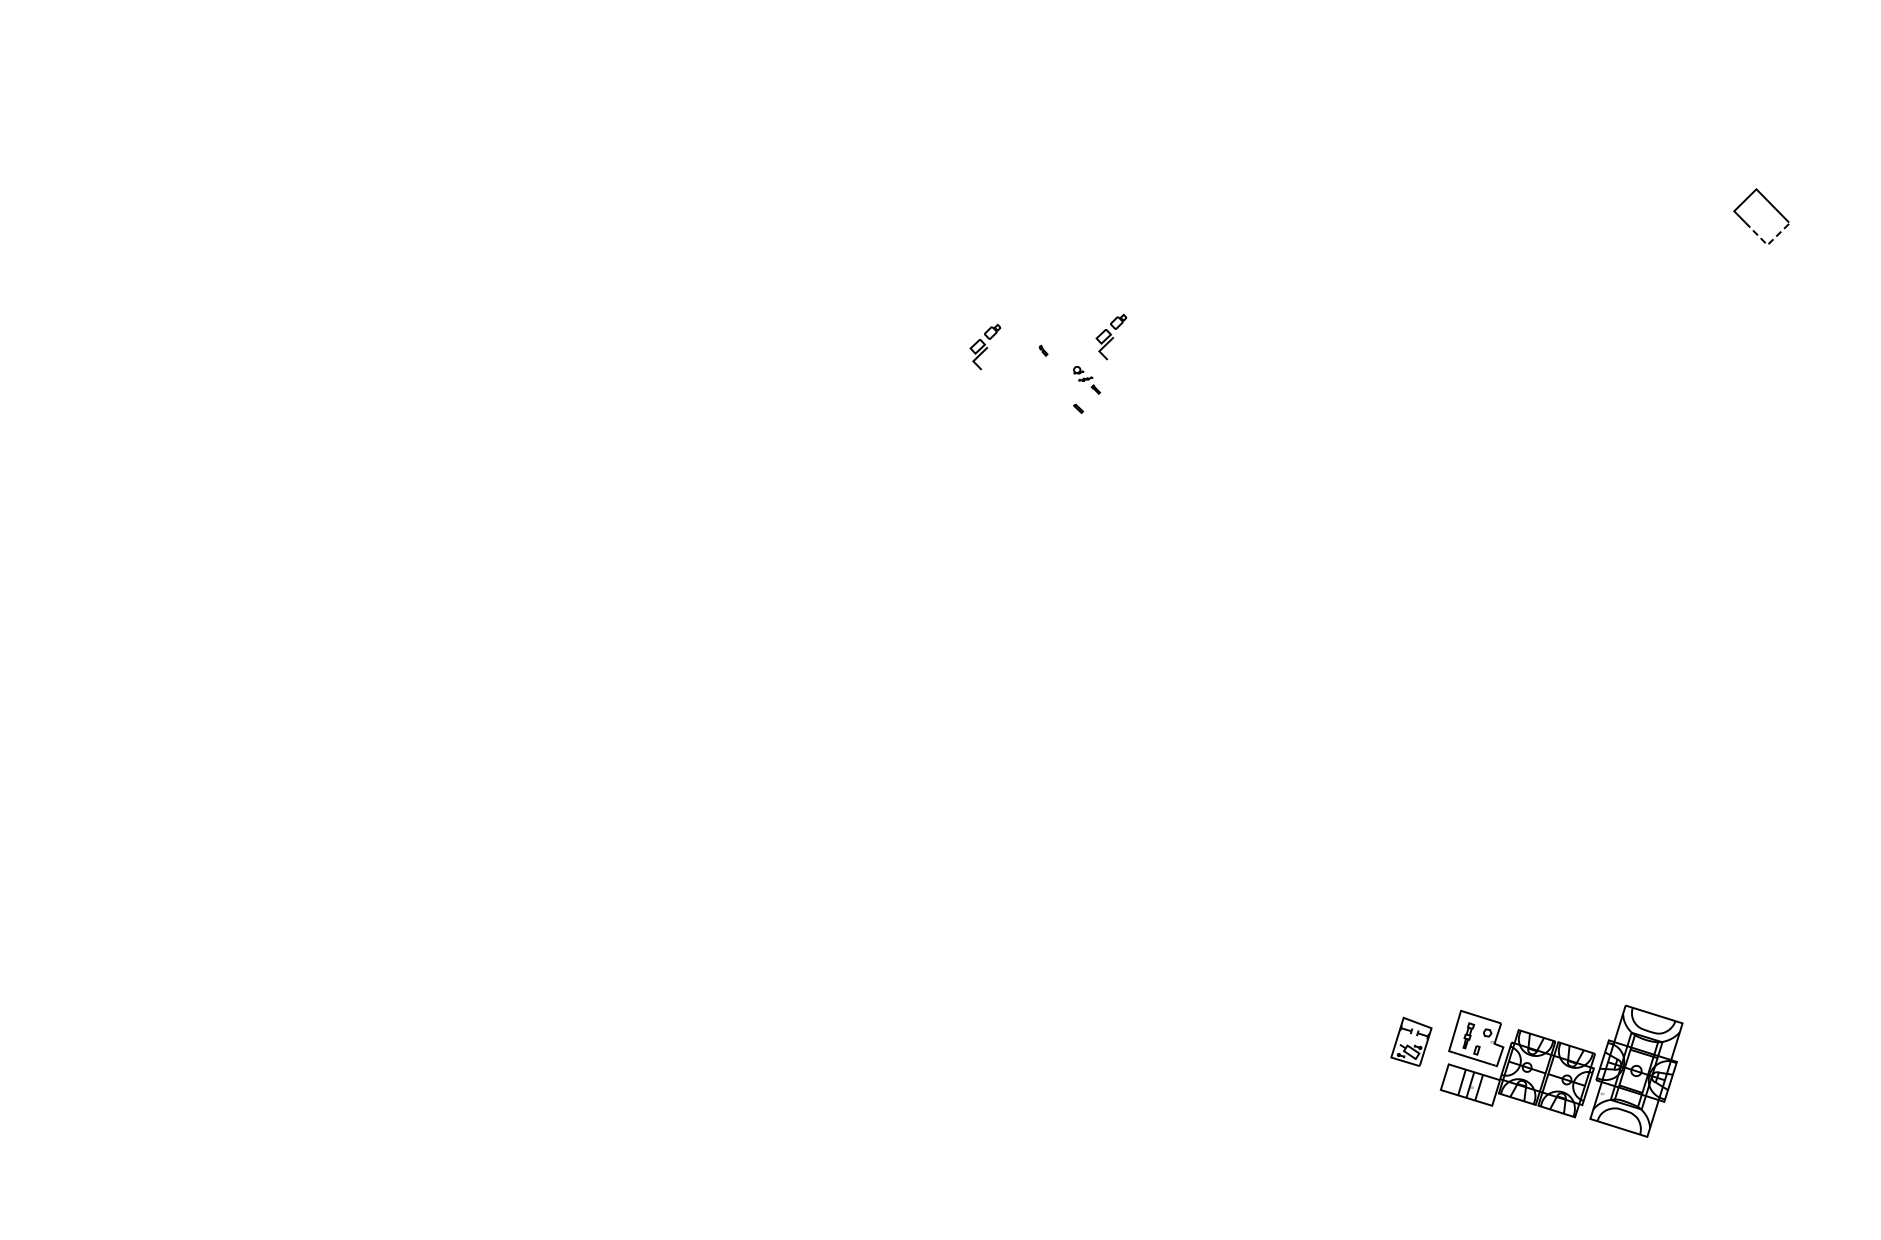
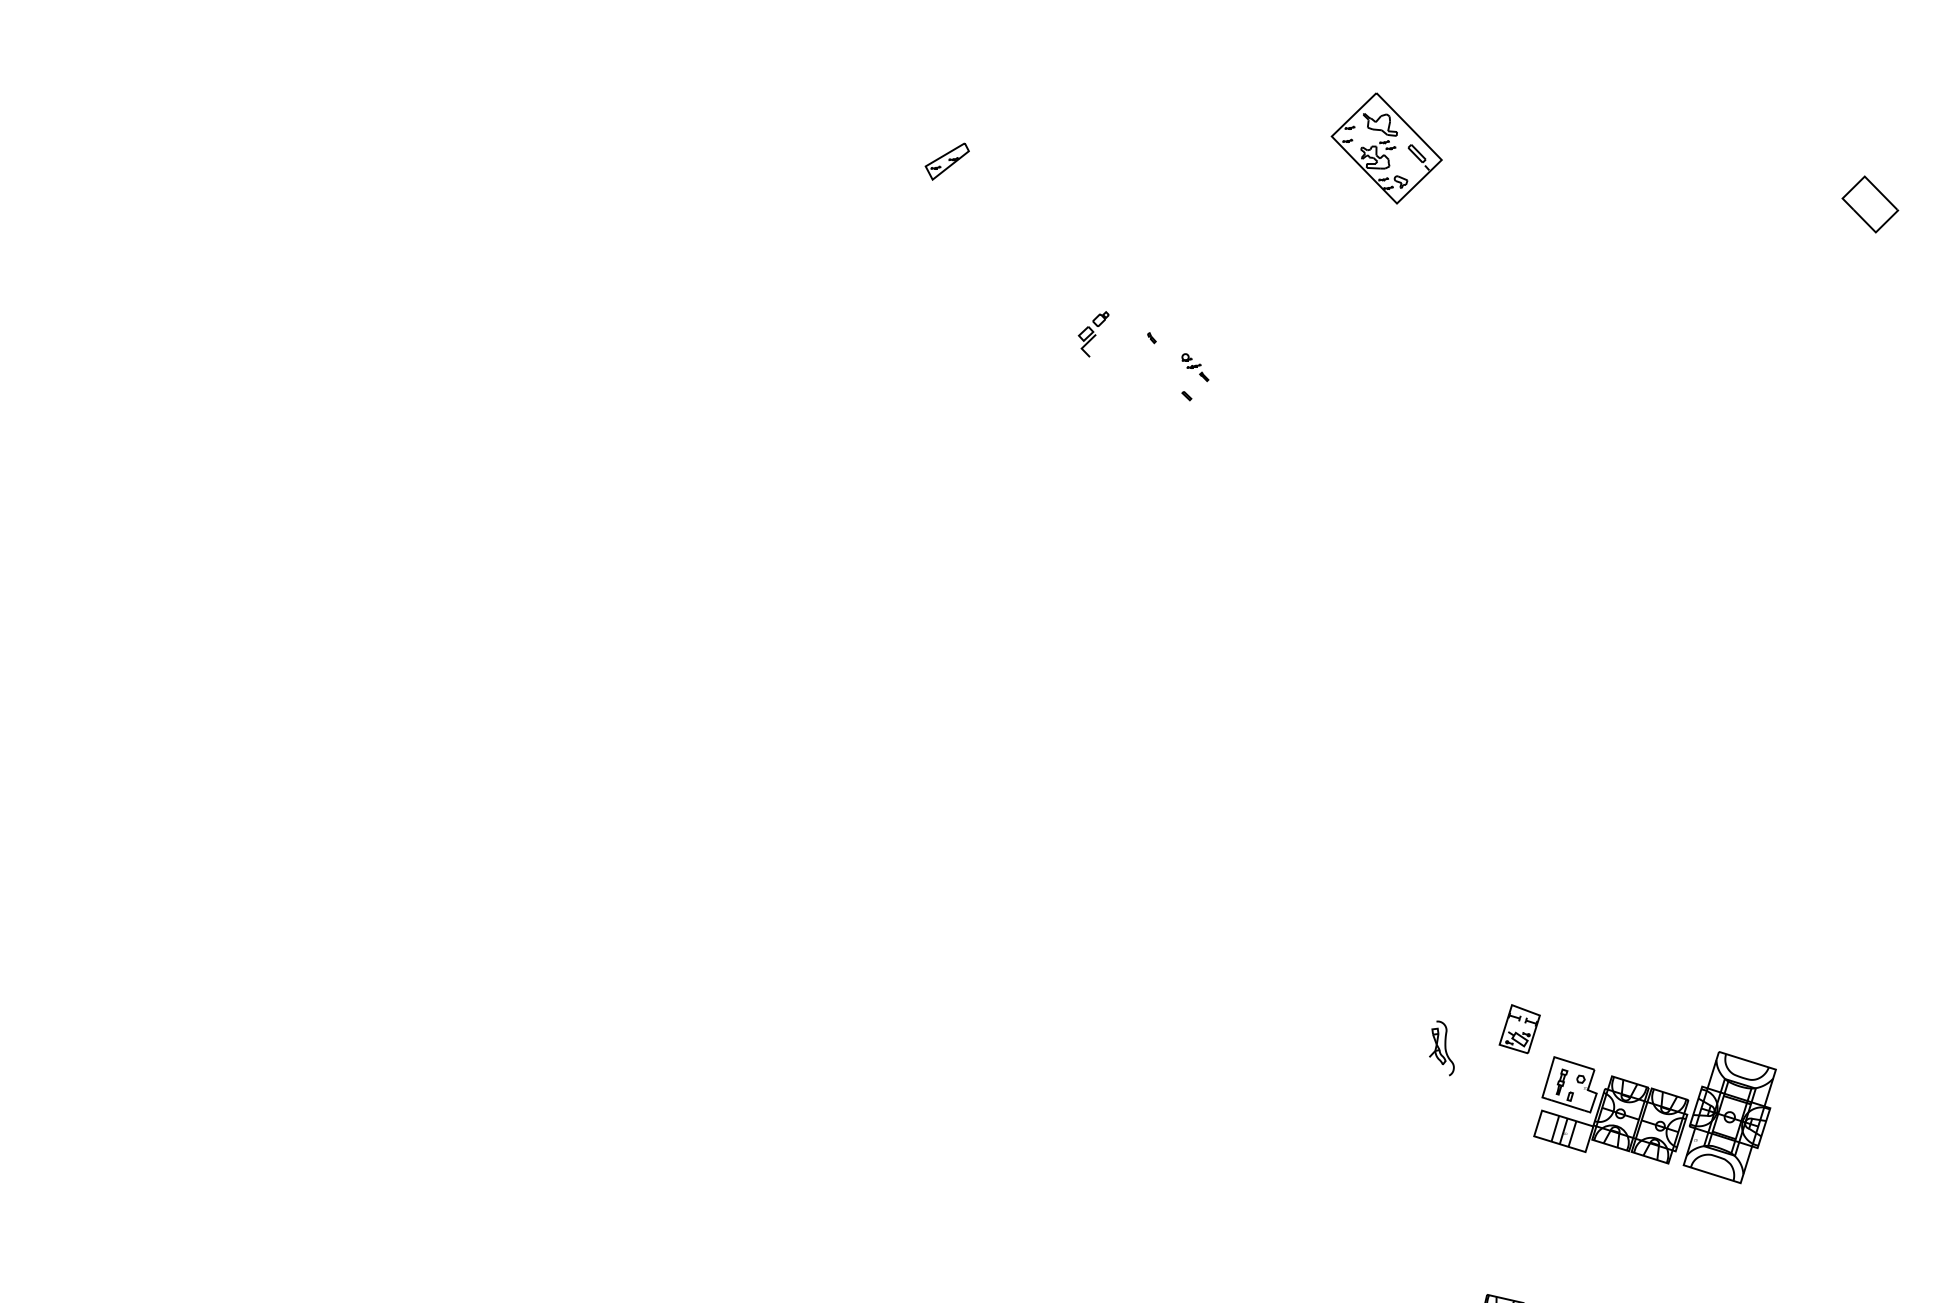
part: (1278, 161) -> (1386, 148), added
part: (838, 174) -> (946, 161), added
line: (1768, 244) -> (1876, 231), dashed -> solid
part: (1111, 337) -> (1219, 324), removed
part: (1333, 1061) -> (1441, 1048), added
part: (1561, 1071) -> (1654, 1117), moved

